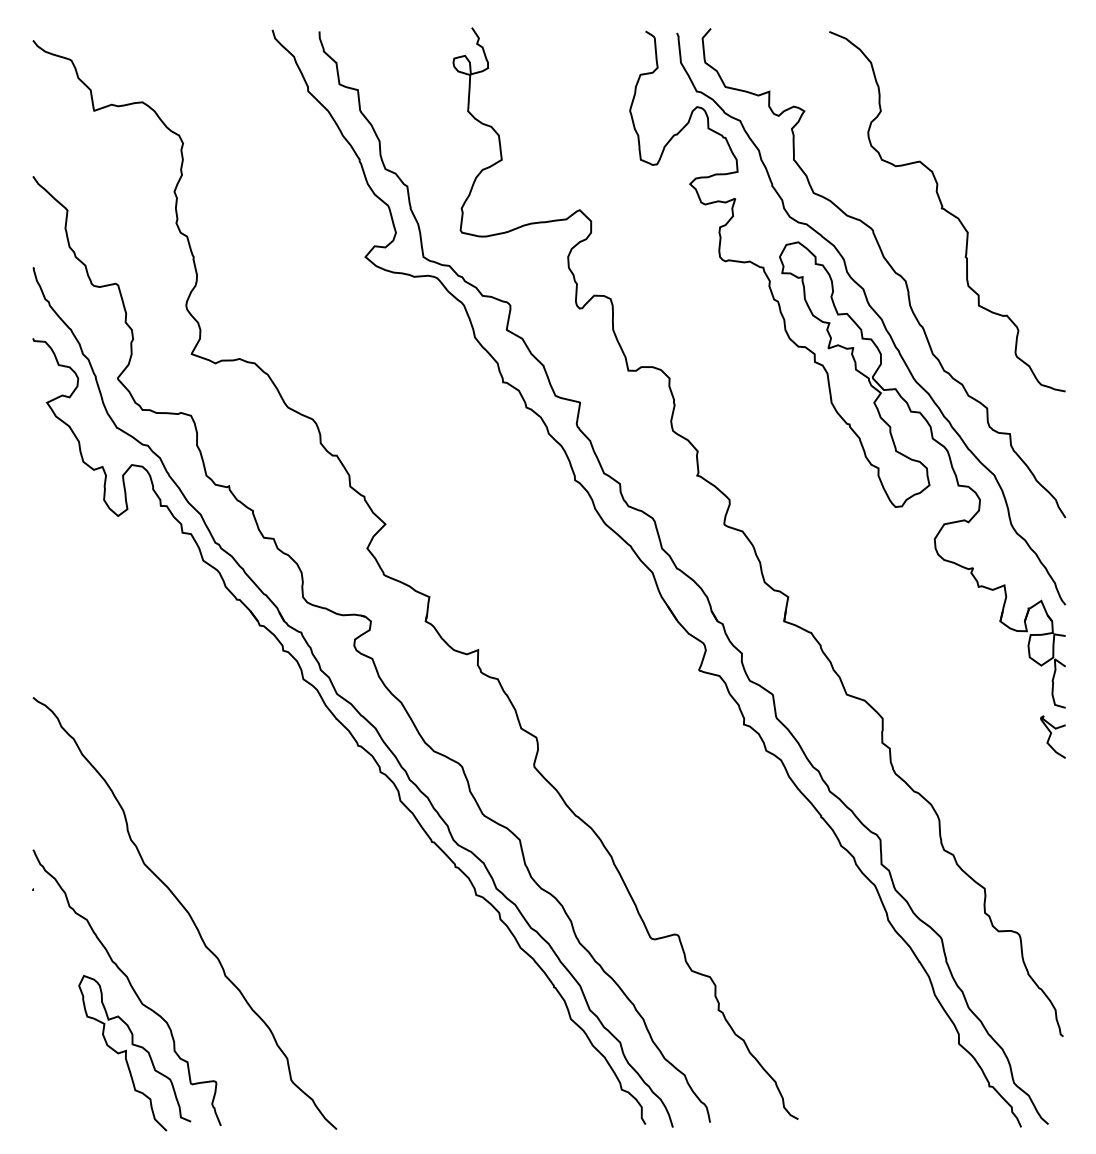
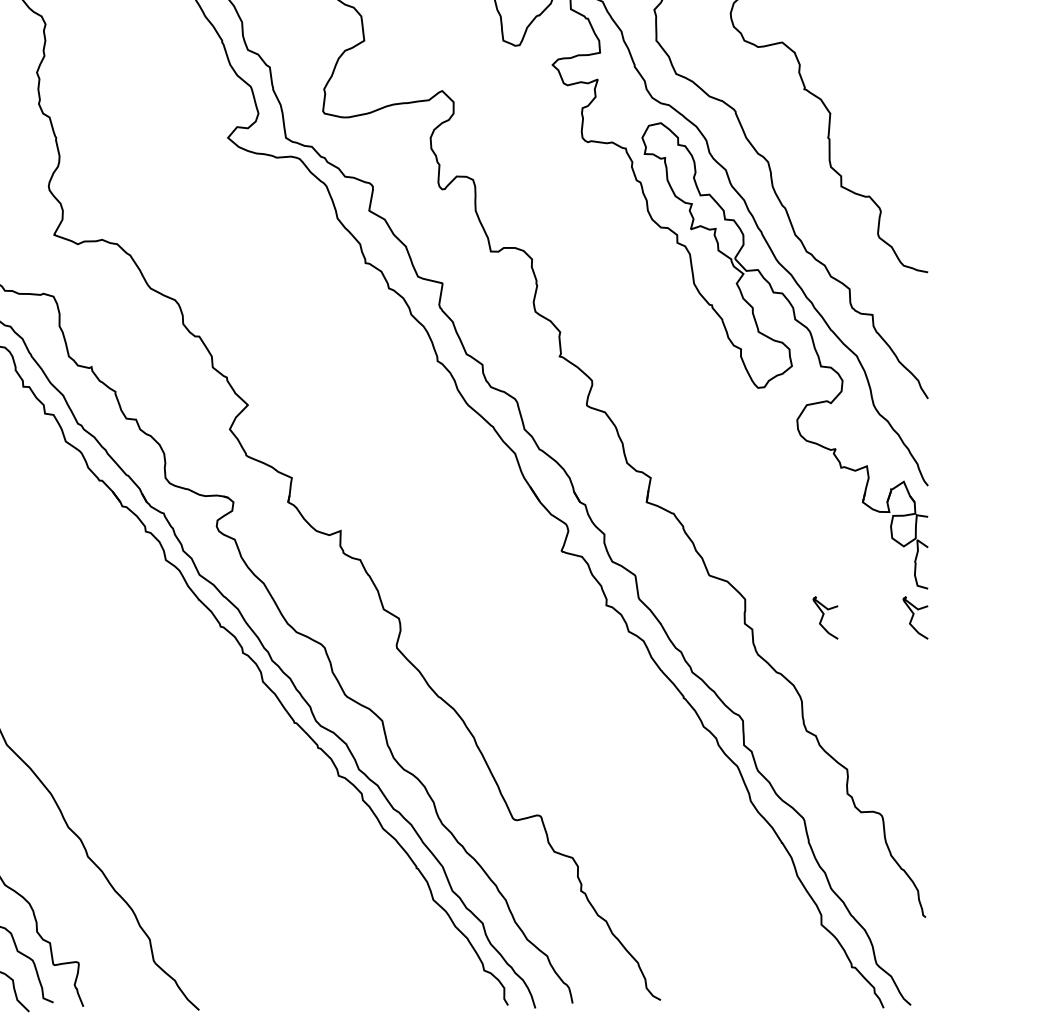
curve: (961, 735) -> (824, 616), added

